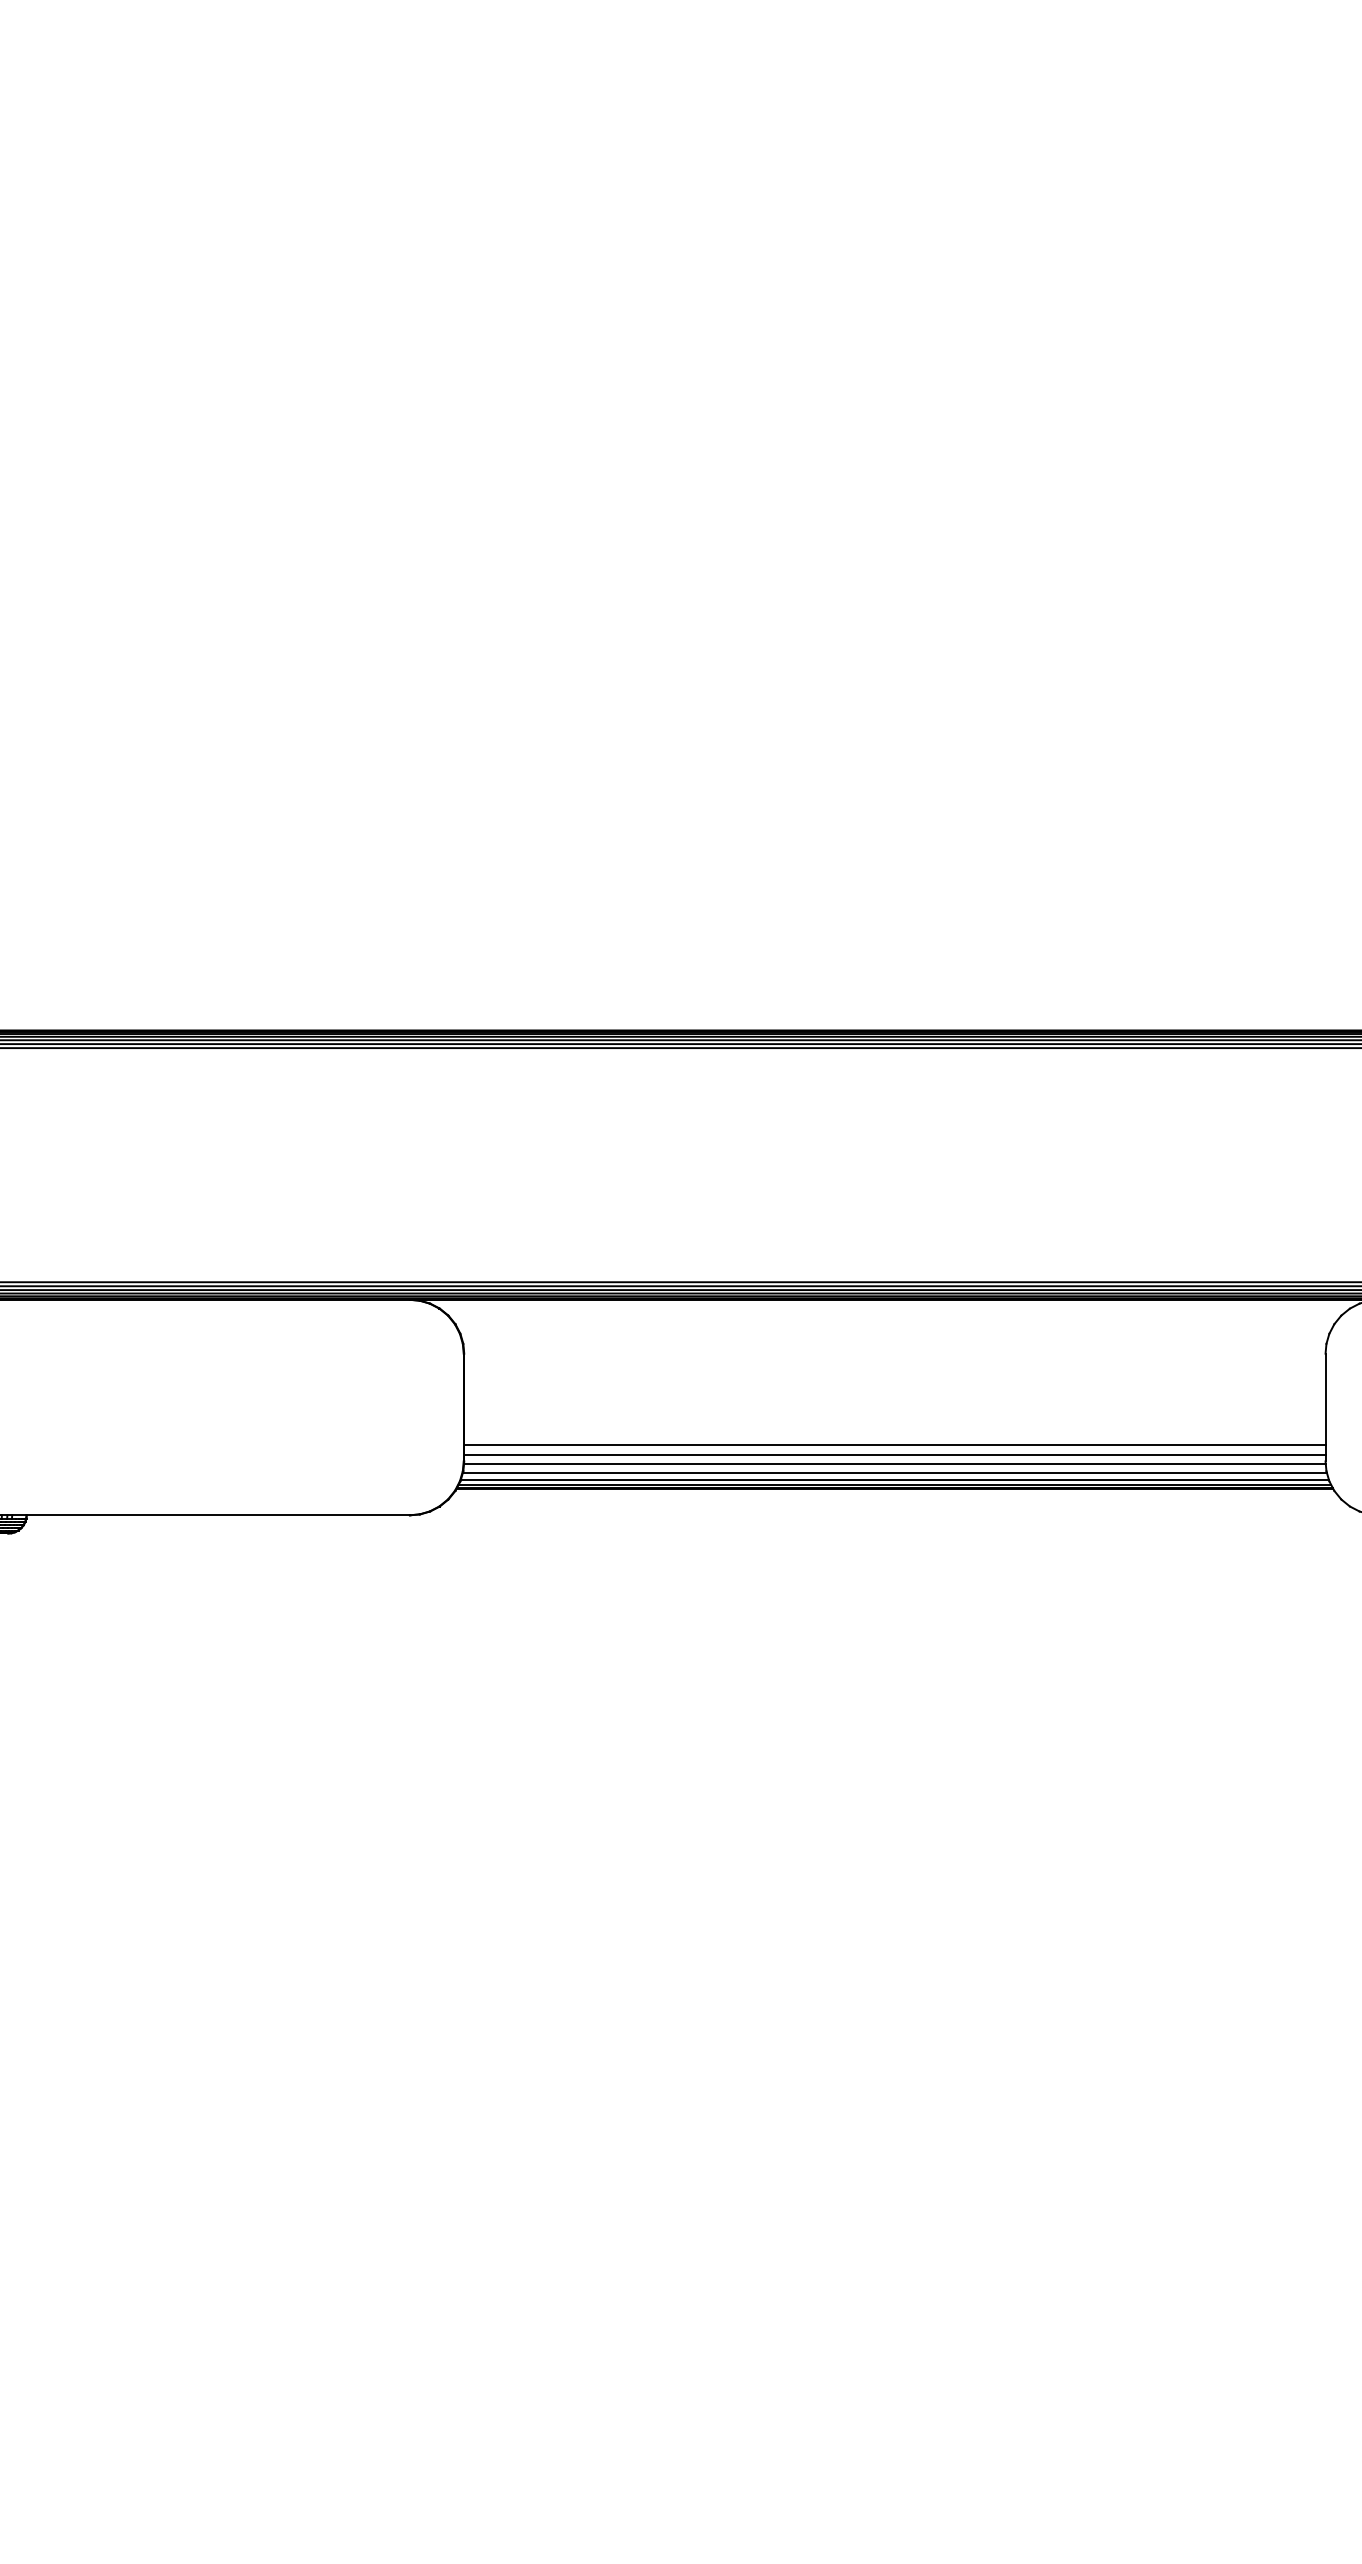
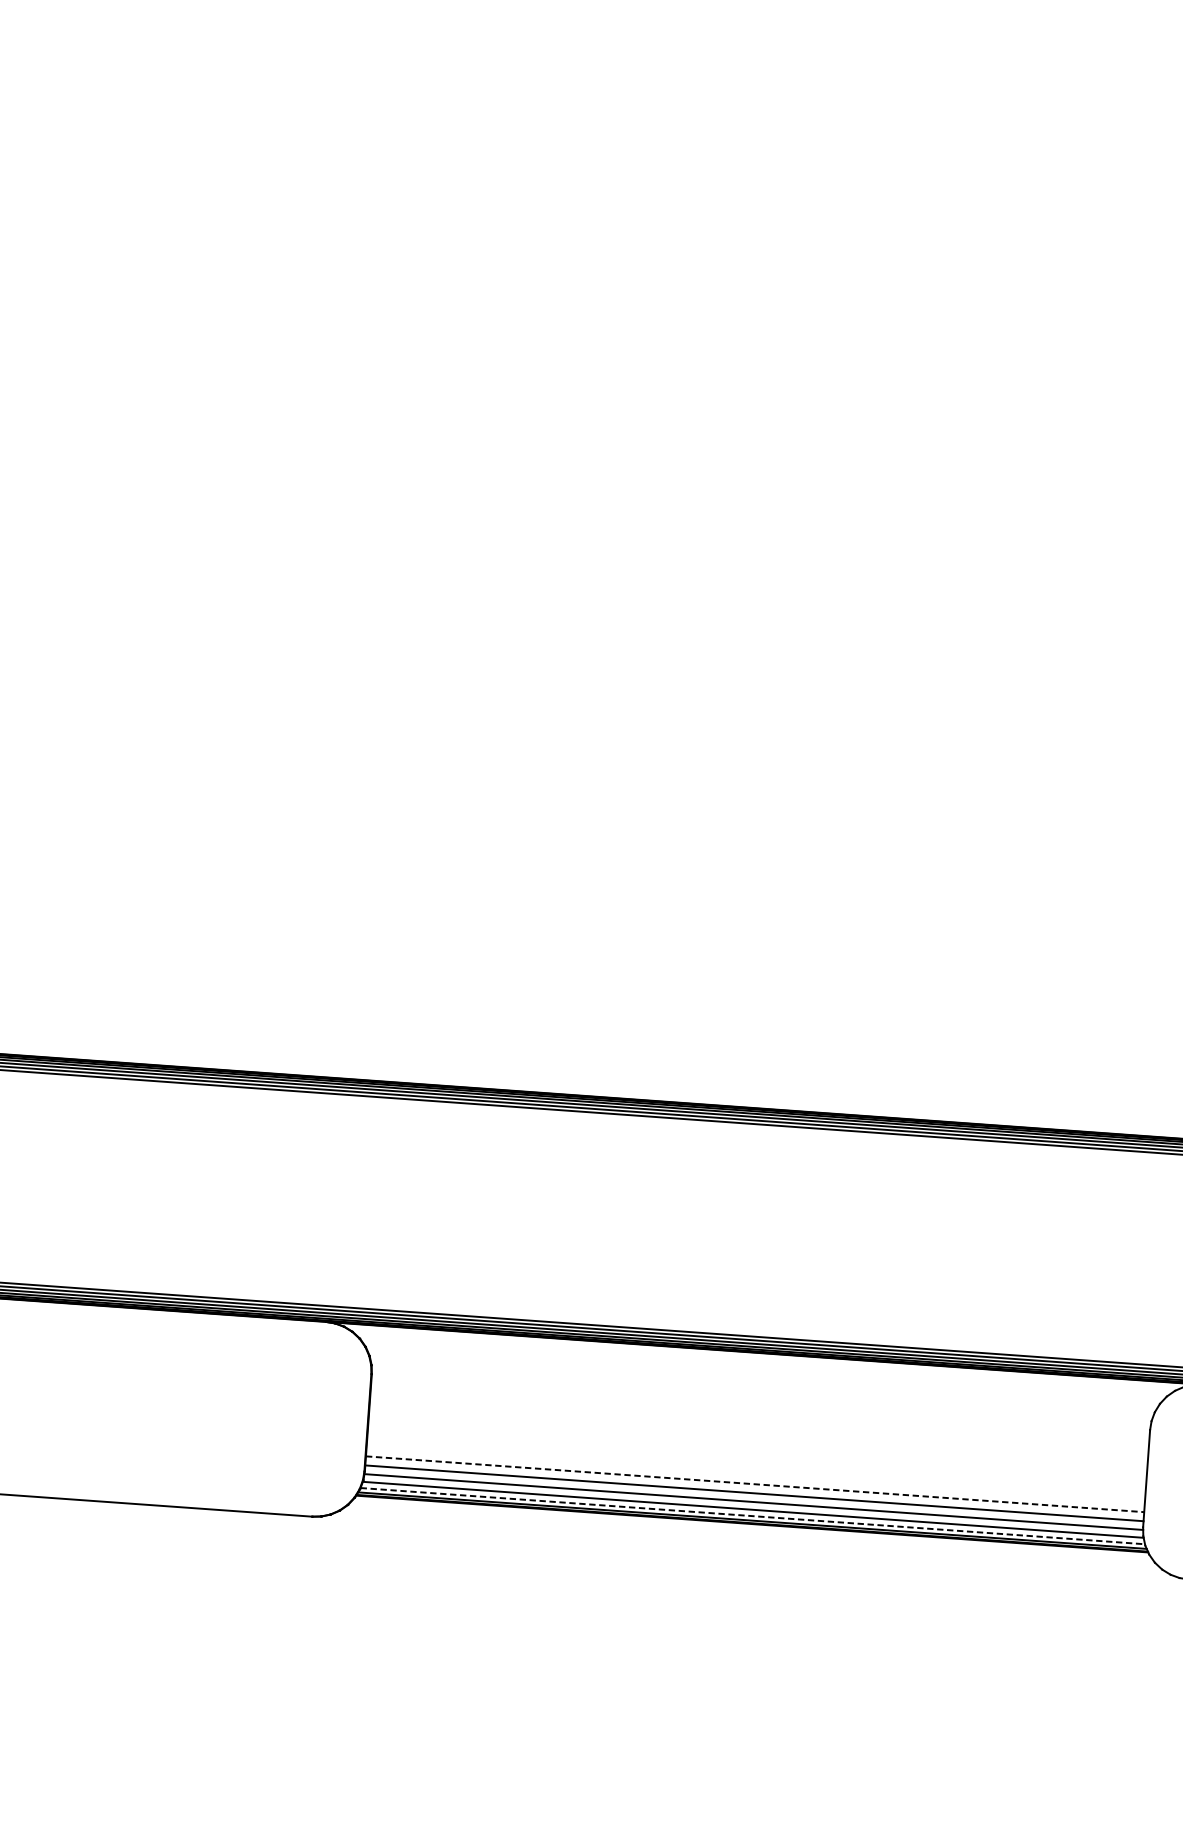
line: (894, 1444) -> (754, 1484), solid -> dashed
line: (895, 1479) -> (753, 1515), solid -> dashed

